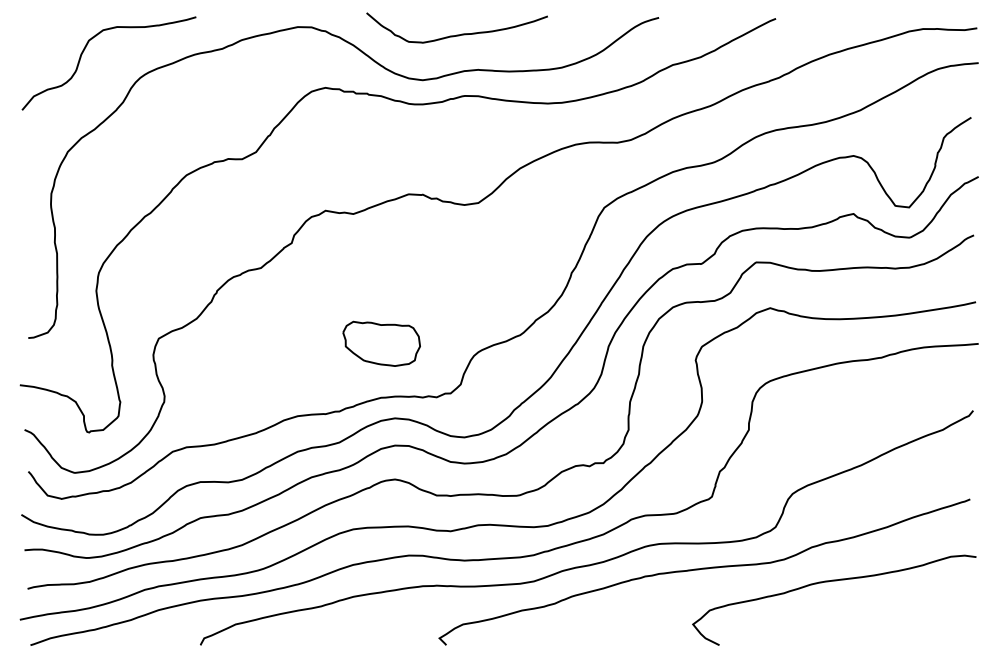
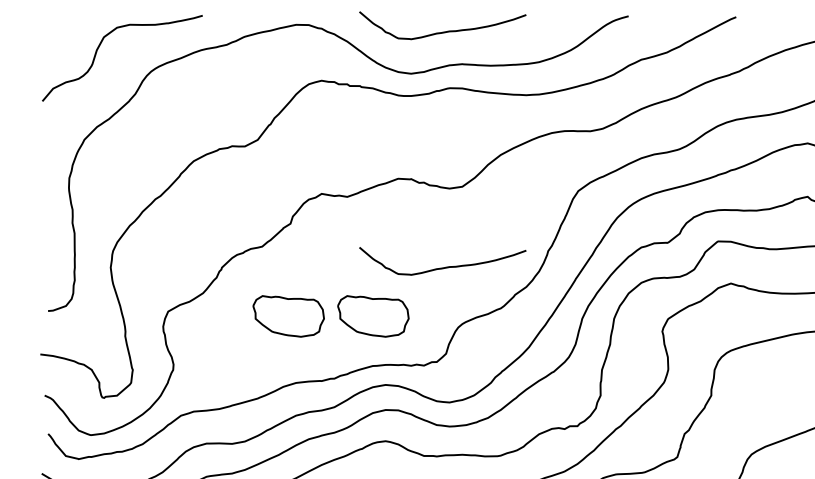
curve: (456, 290) -> (442, 267), added
part: (289, 343) -> (288, 316), added

